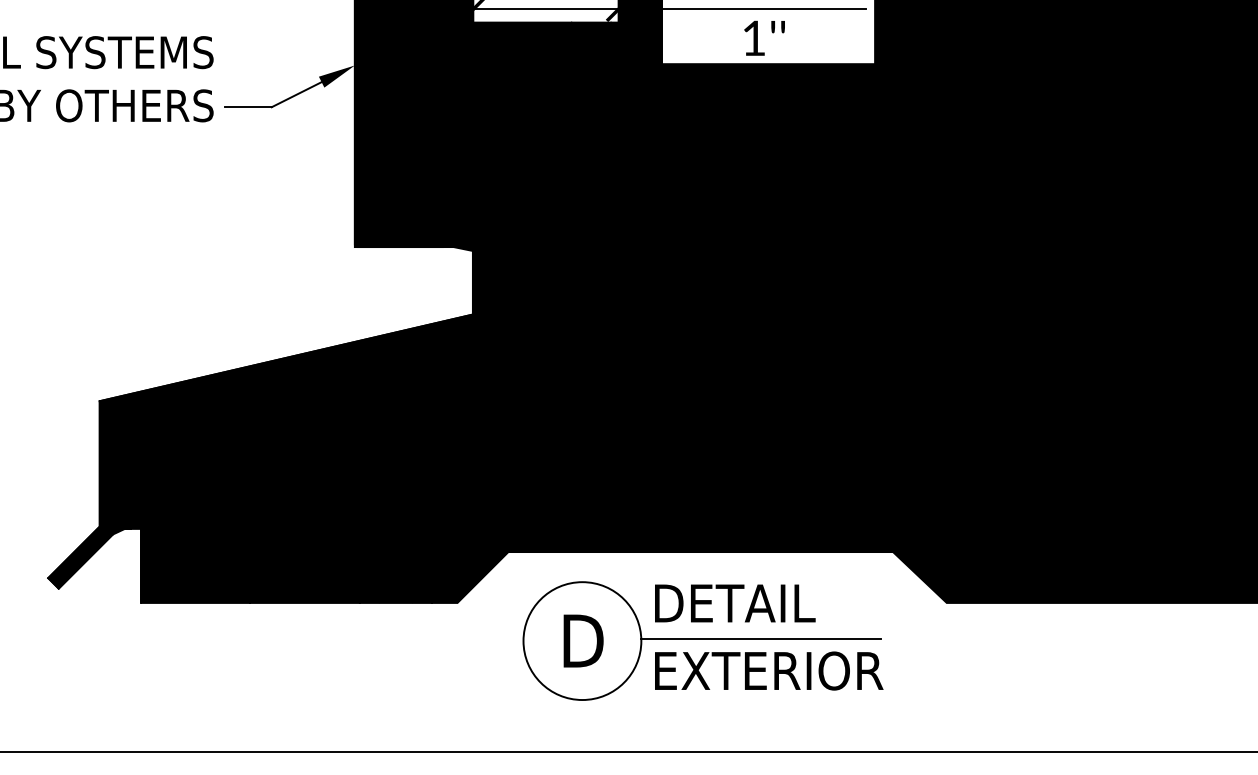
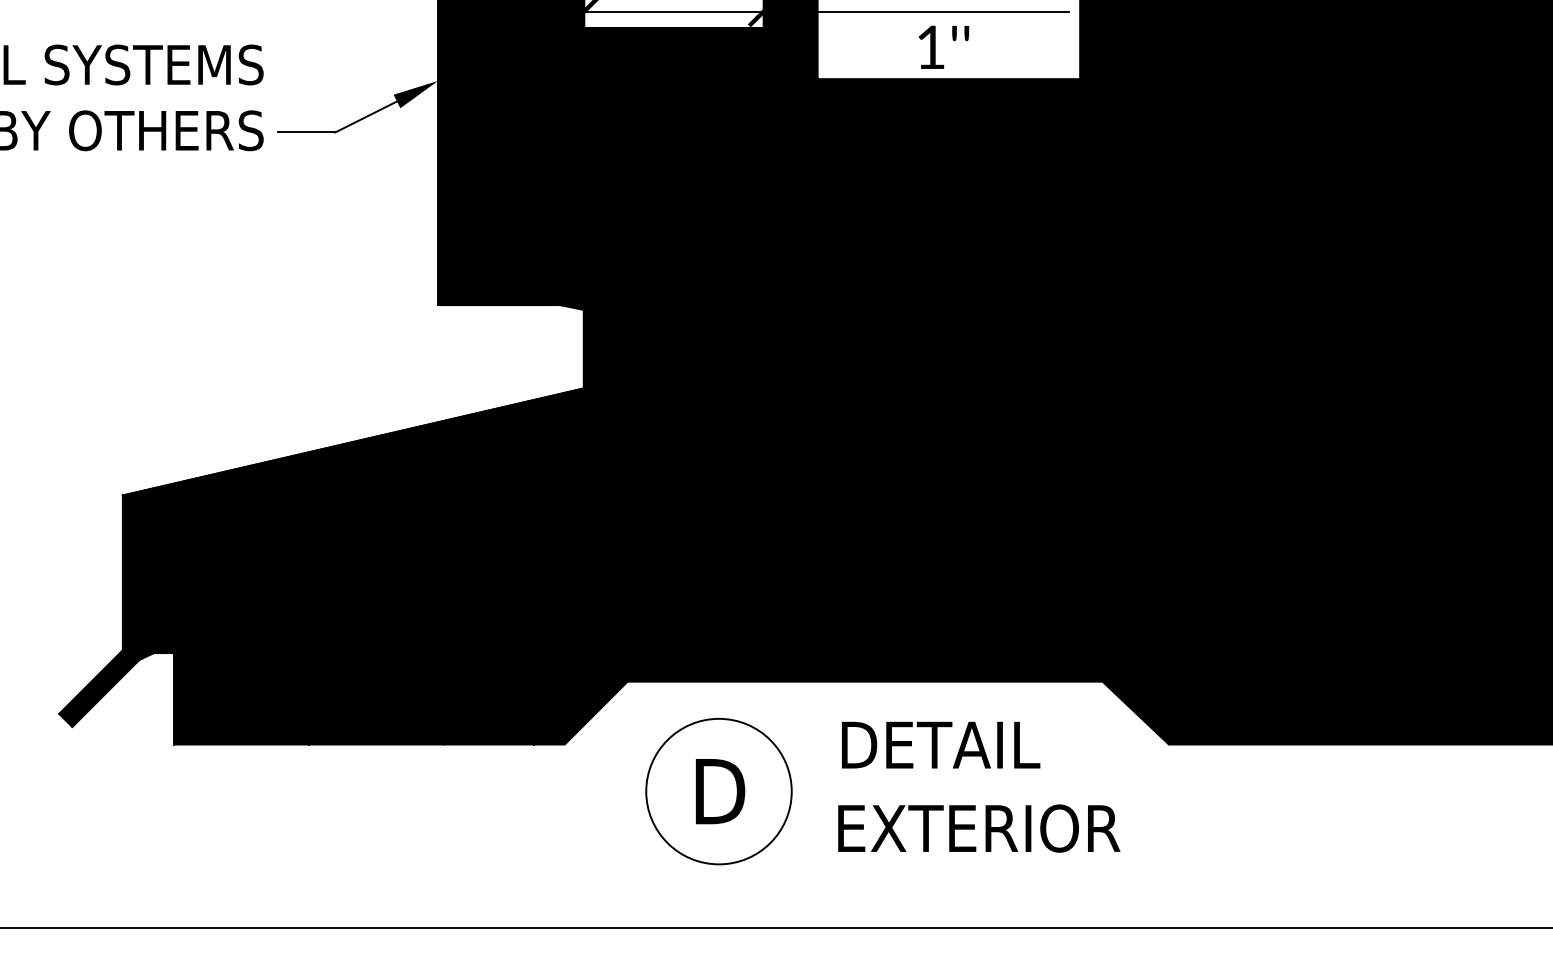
text: (735, 603) -> (941, 745), moved
line: (760, 639) -> (938, 789), removed
text: (769, 670) -> (979, 827), moved

